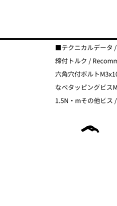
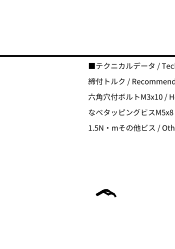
part: (90, 129) -> (106, 193), moved

